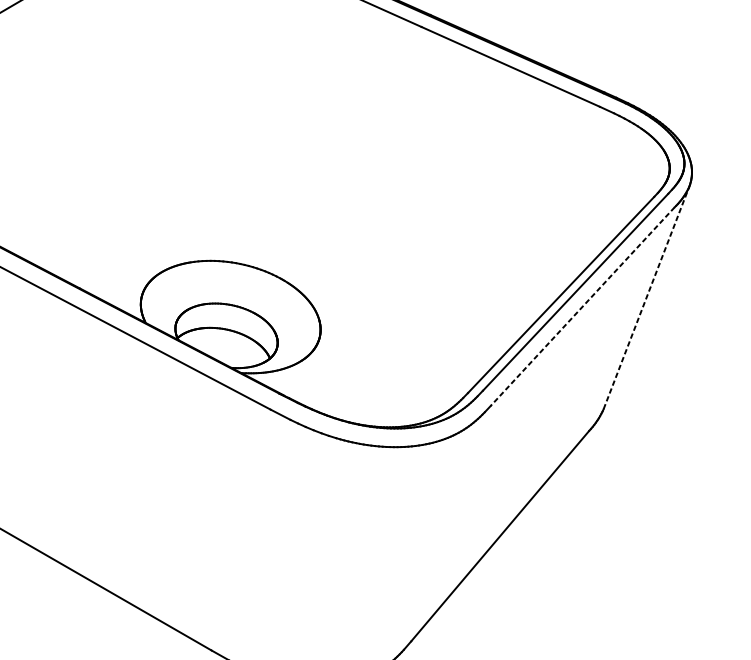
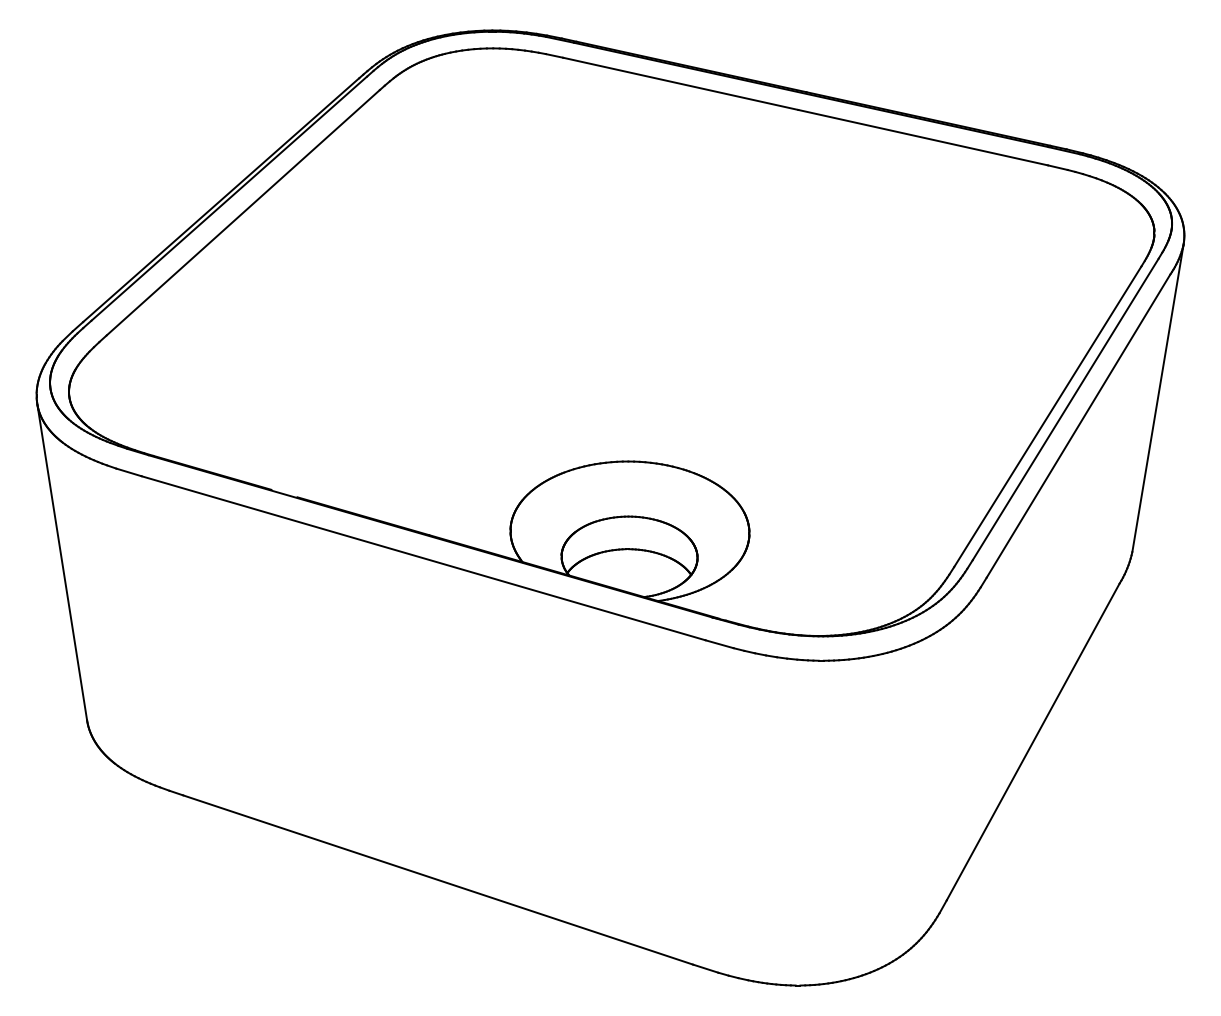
line: (646, 298) -> (1157, 398), dashed -> solid
line: (582, 306) -> (1078, 426), dashed -> solid

